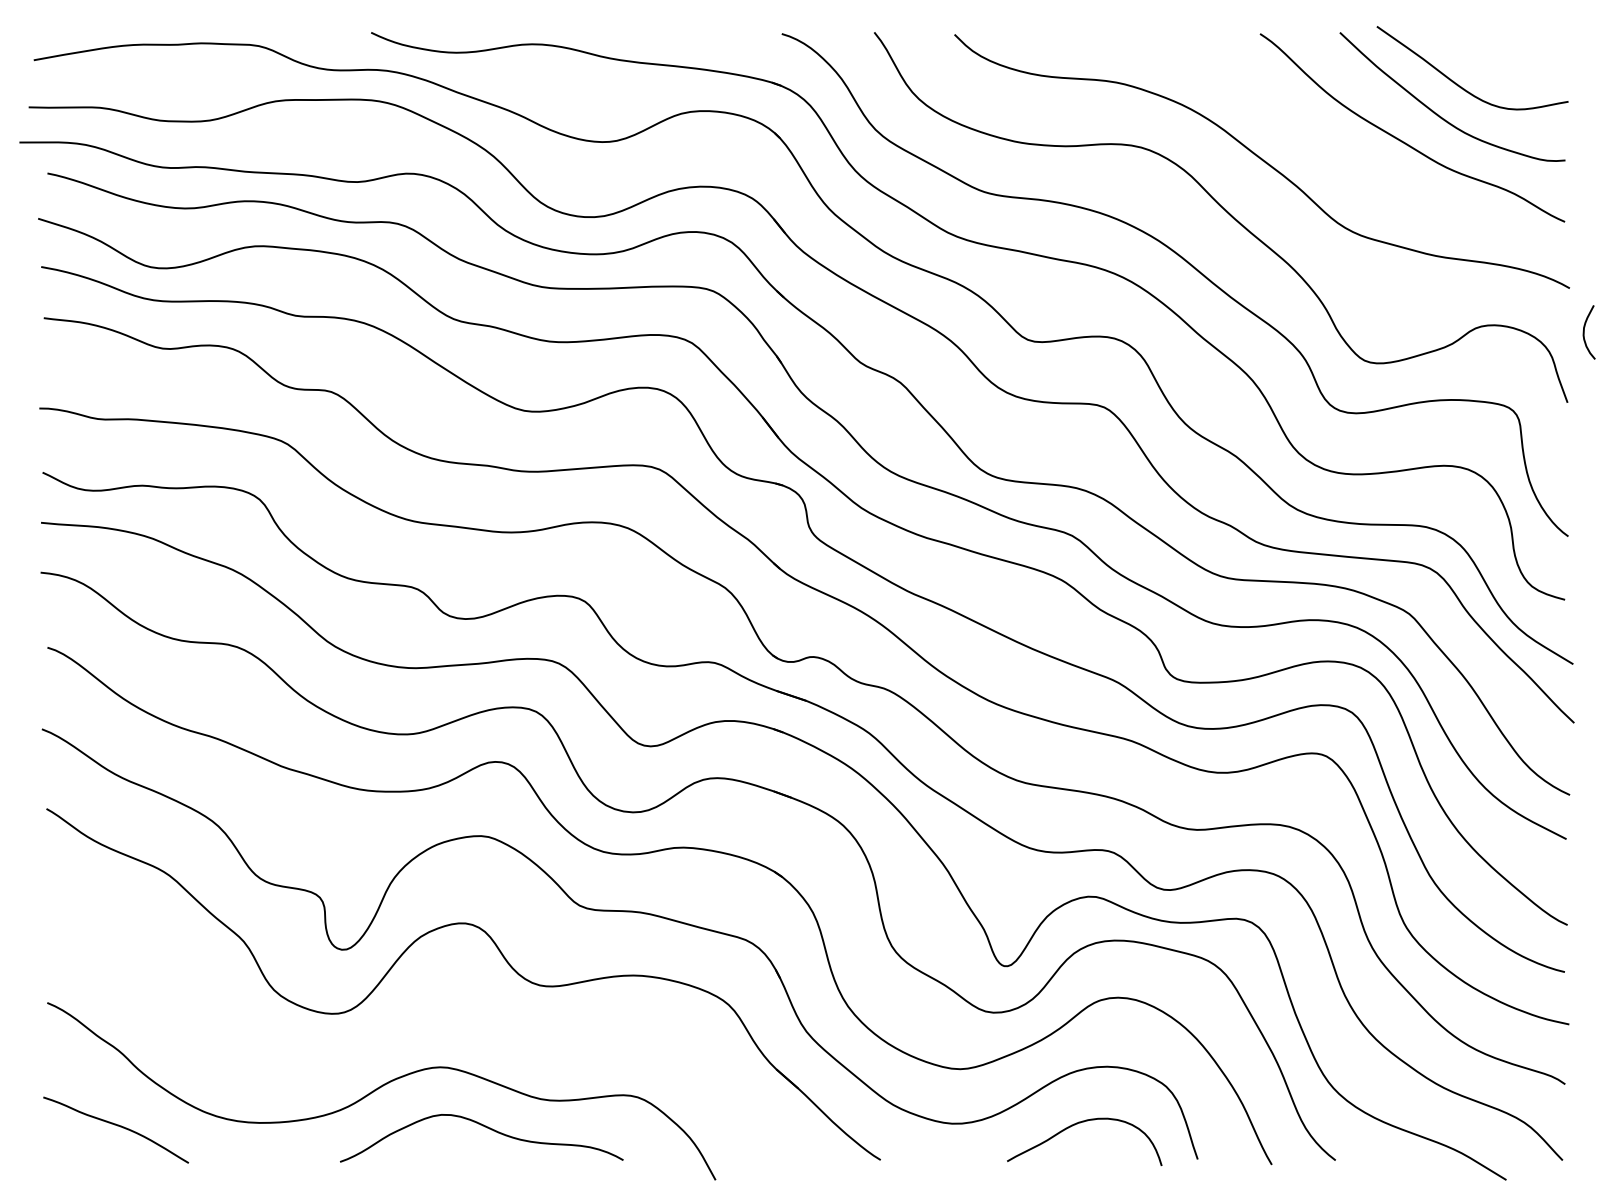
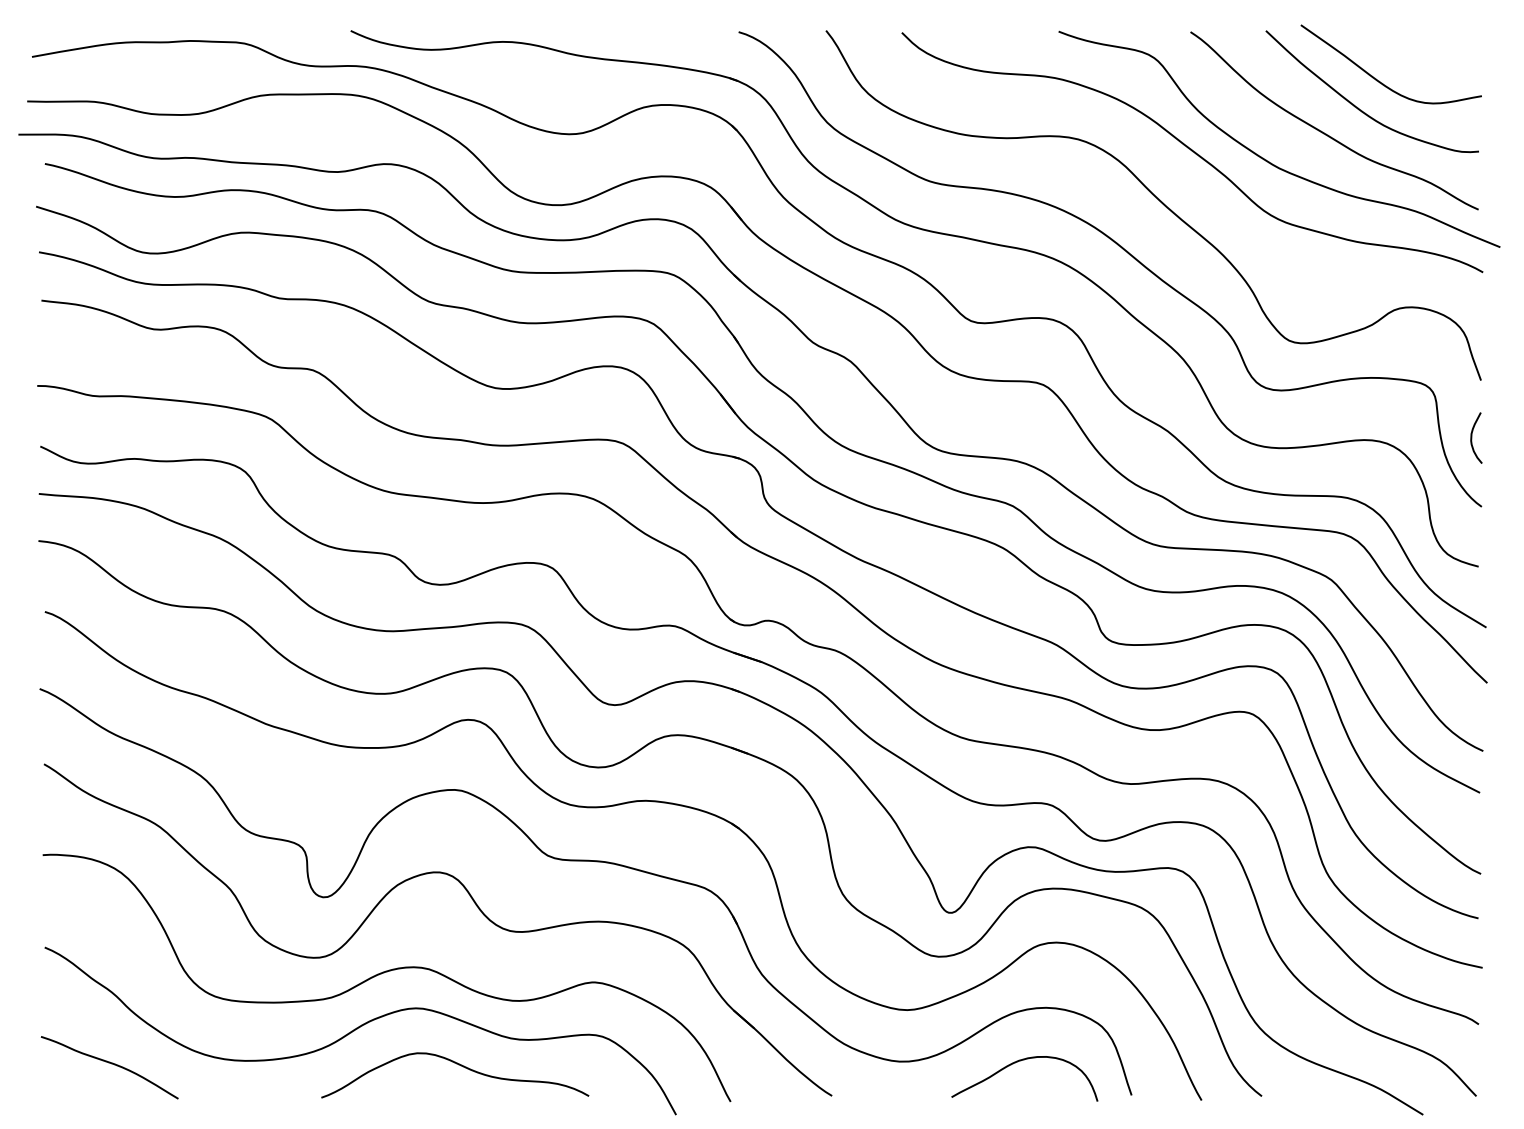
curve: (1340, 168) -> (1266, 159), added
curve: (1585, 331) -> (1472, 437), moved
curve: (406, 1030) -> (384, 973), added

